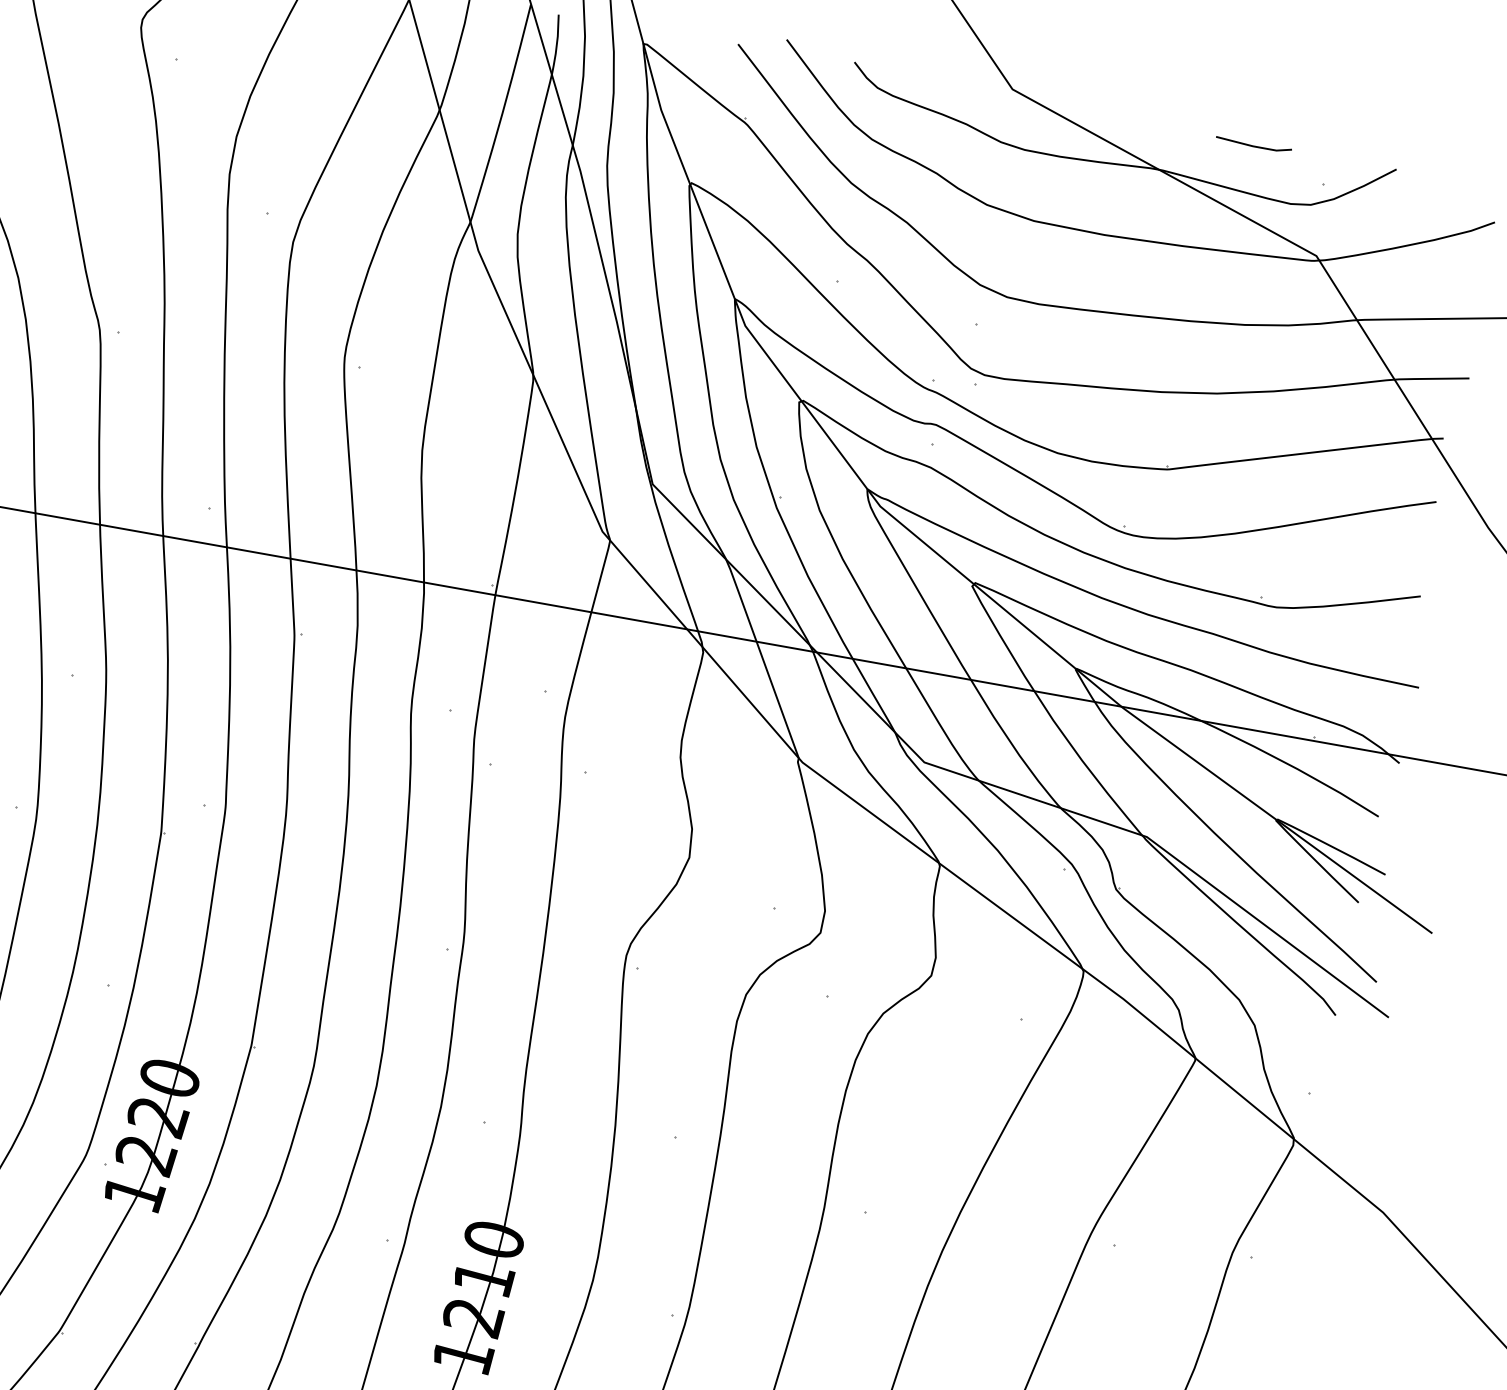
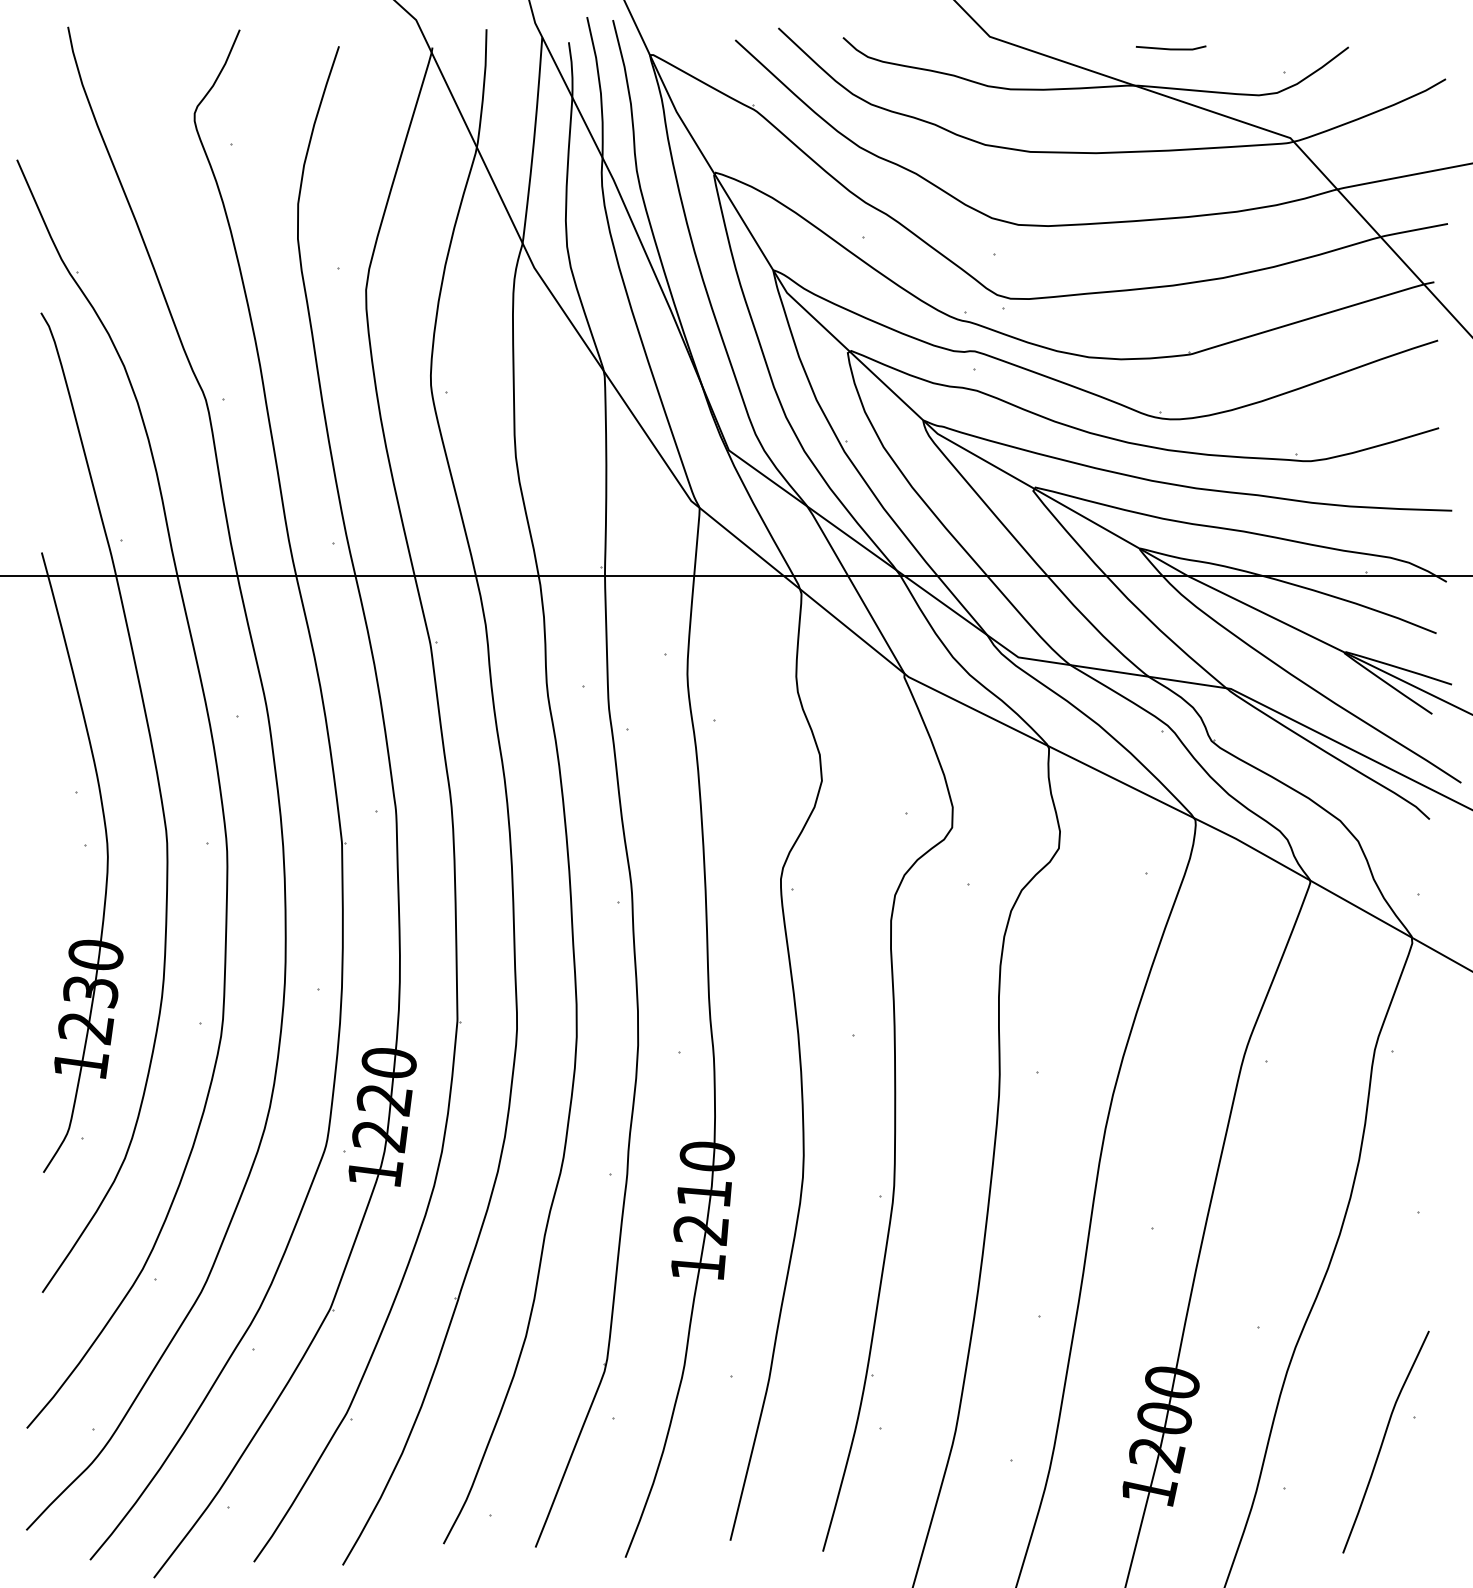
line: (1253, 145) -> (1170, 48), moved

